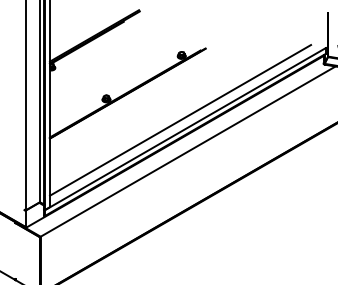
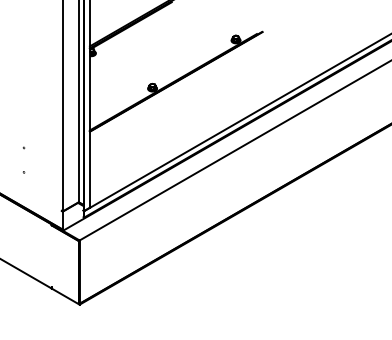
line: (180, 120) -> (234, 111), removed

